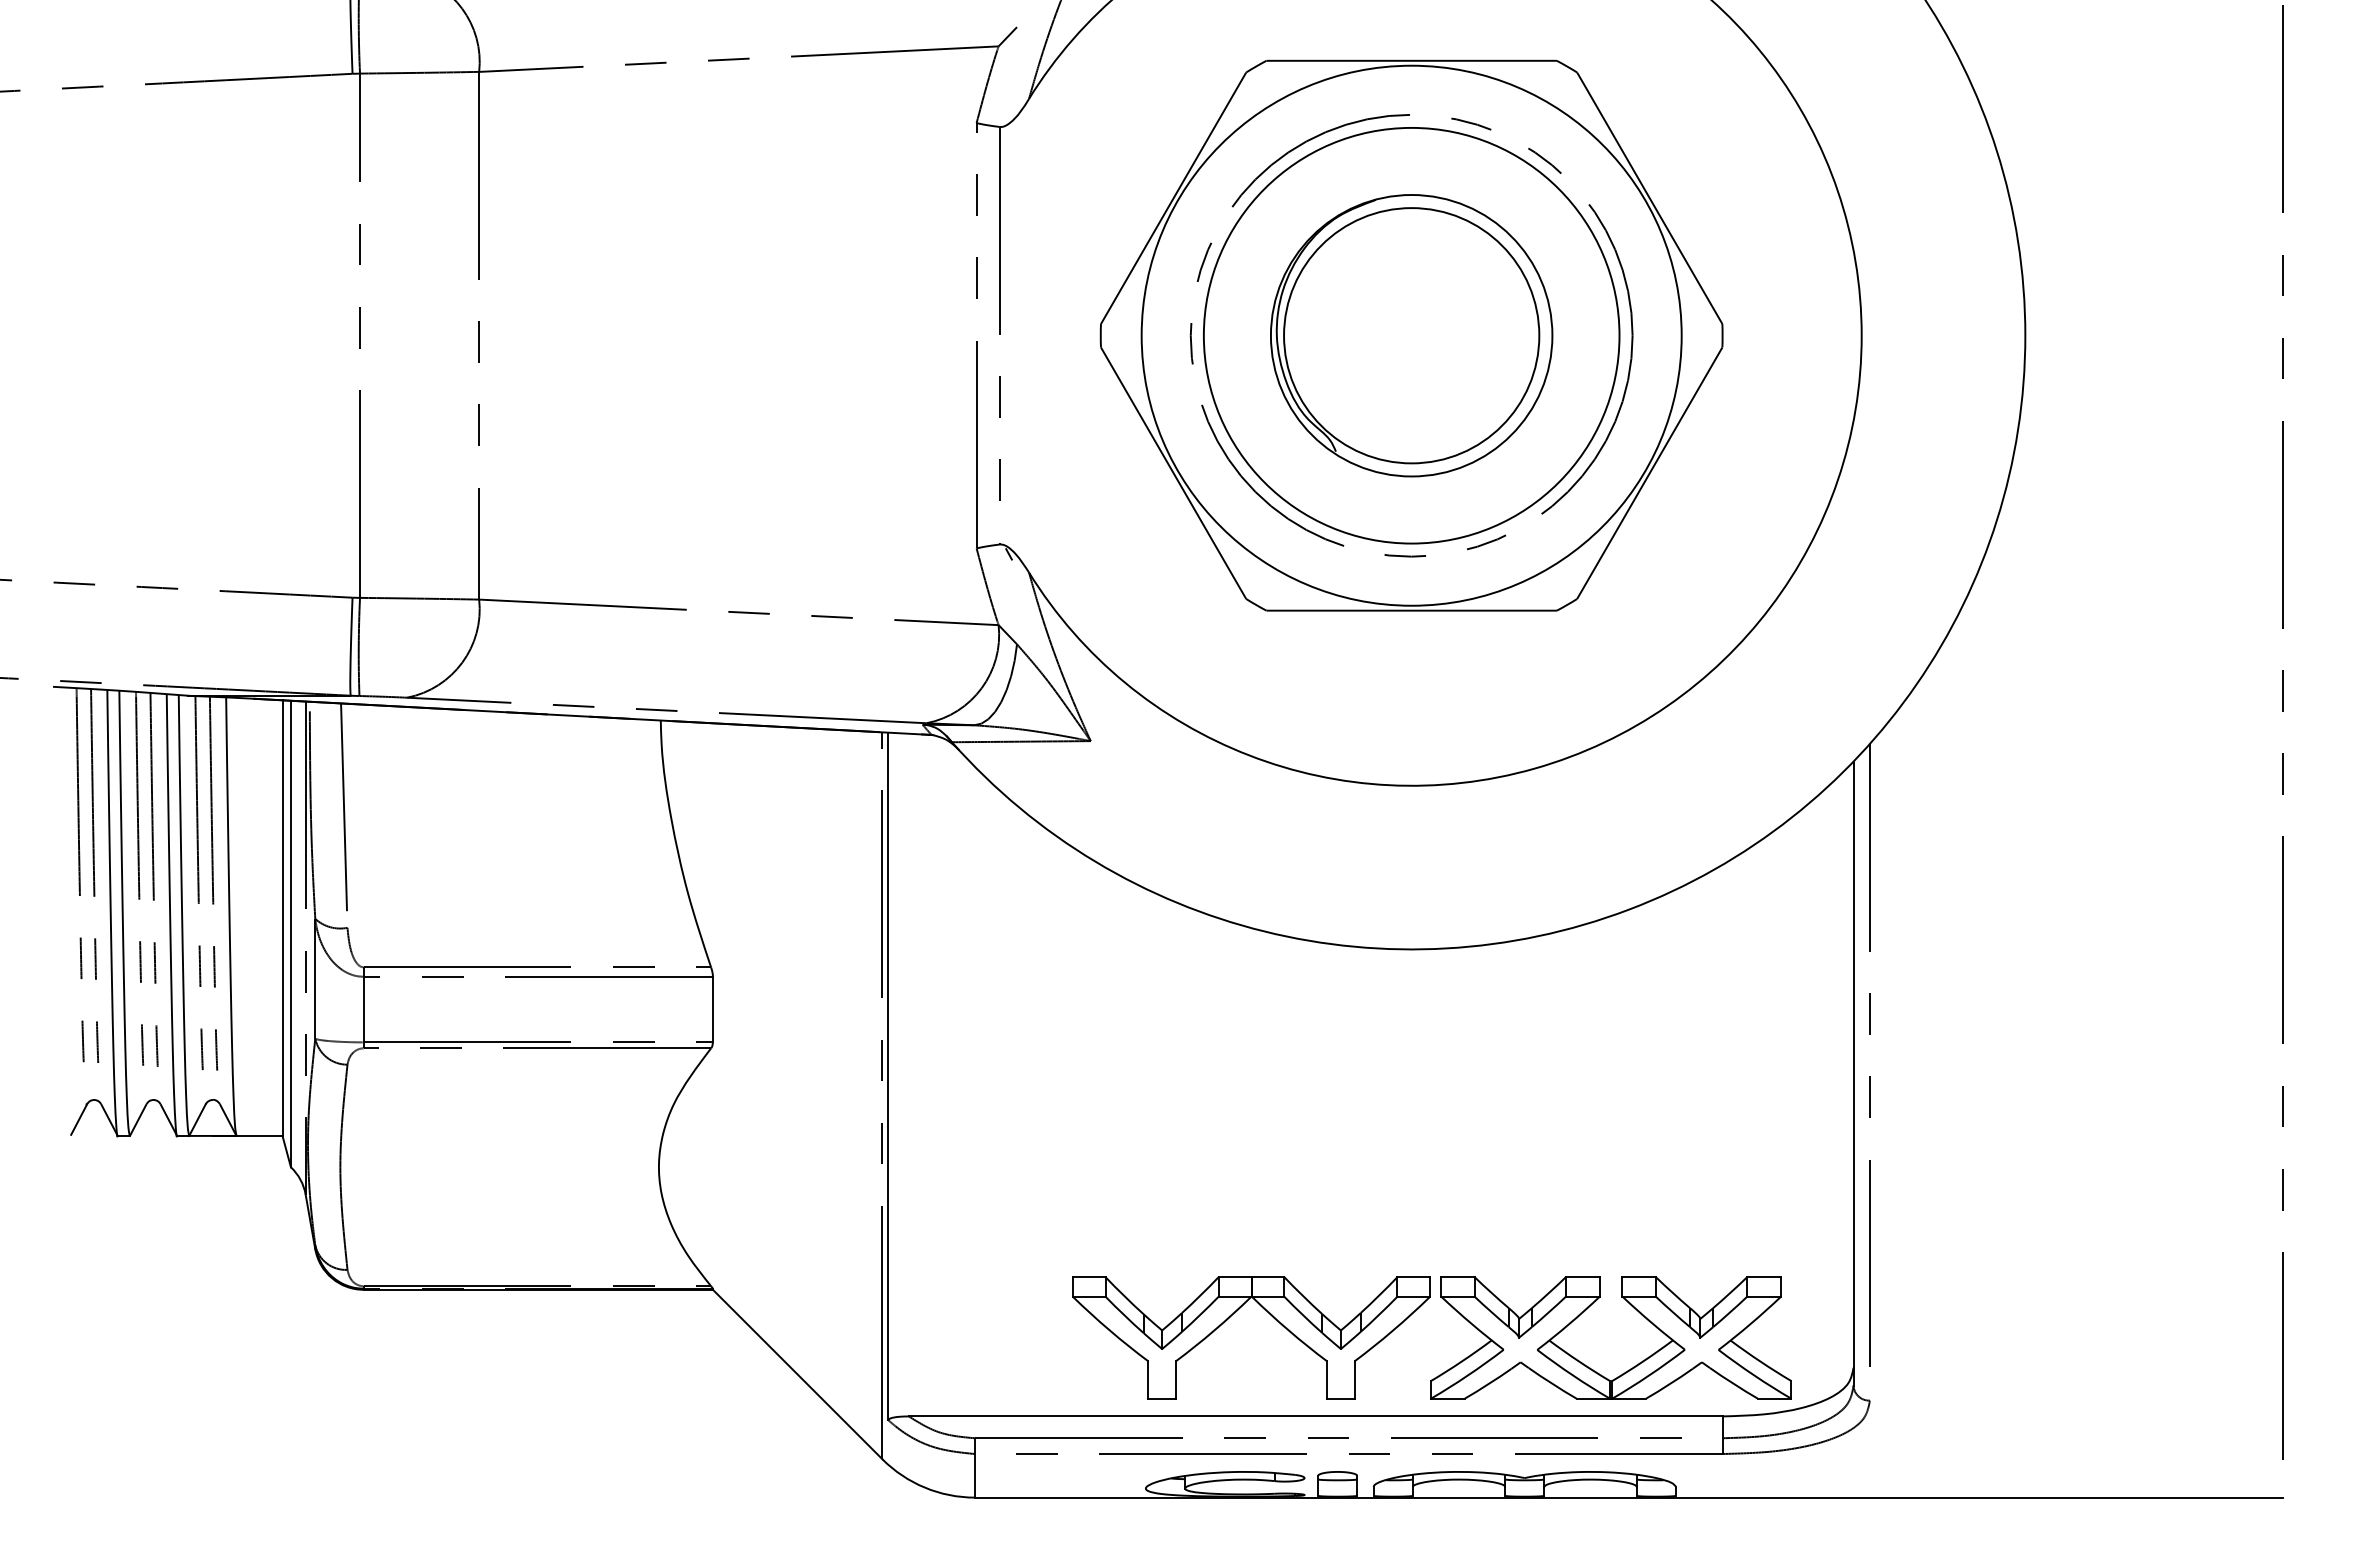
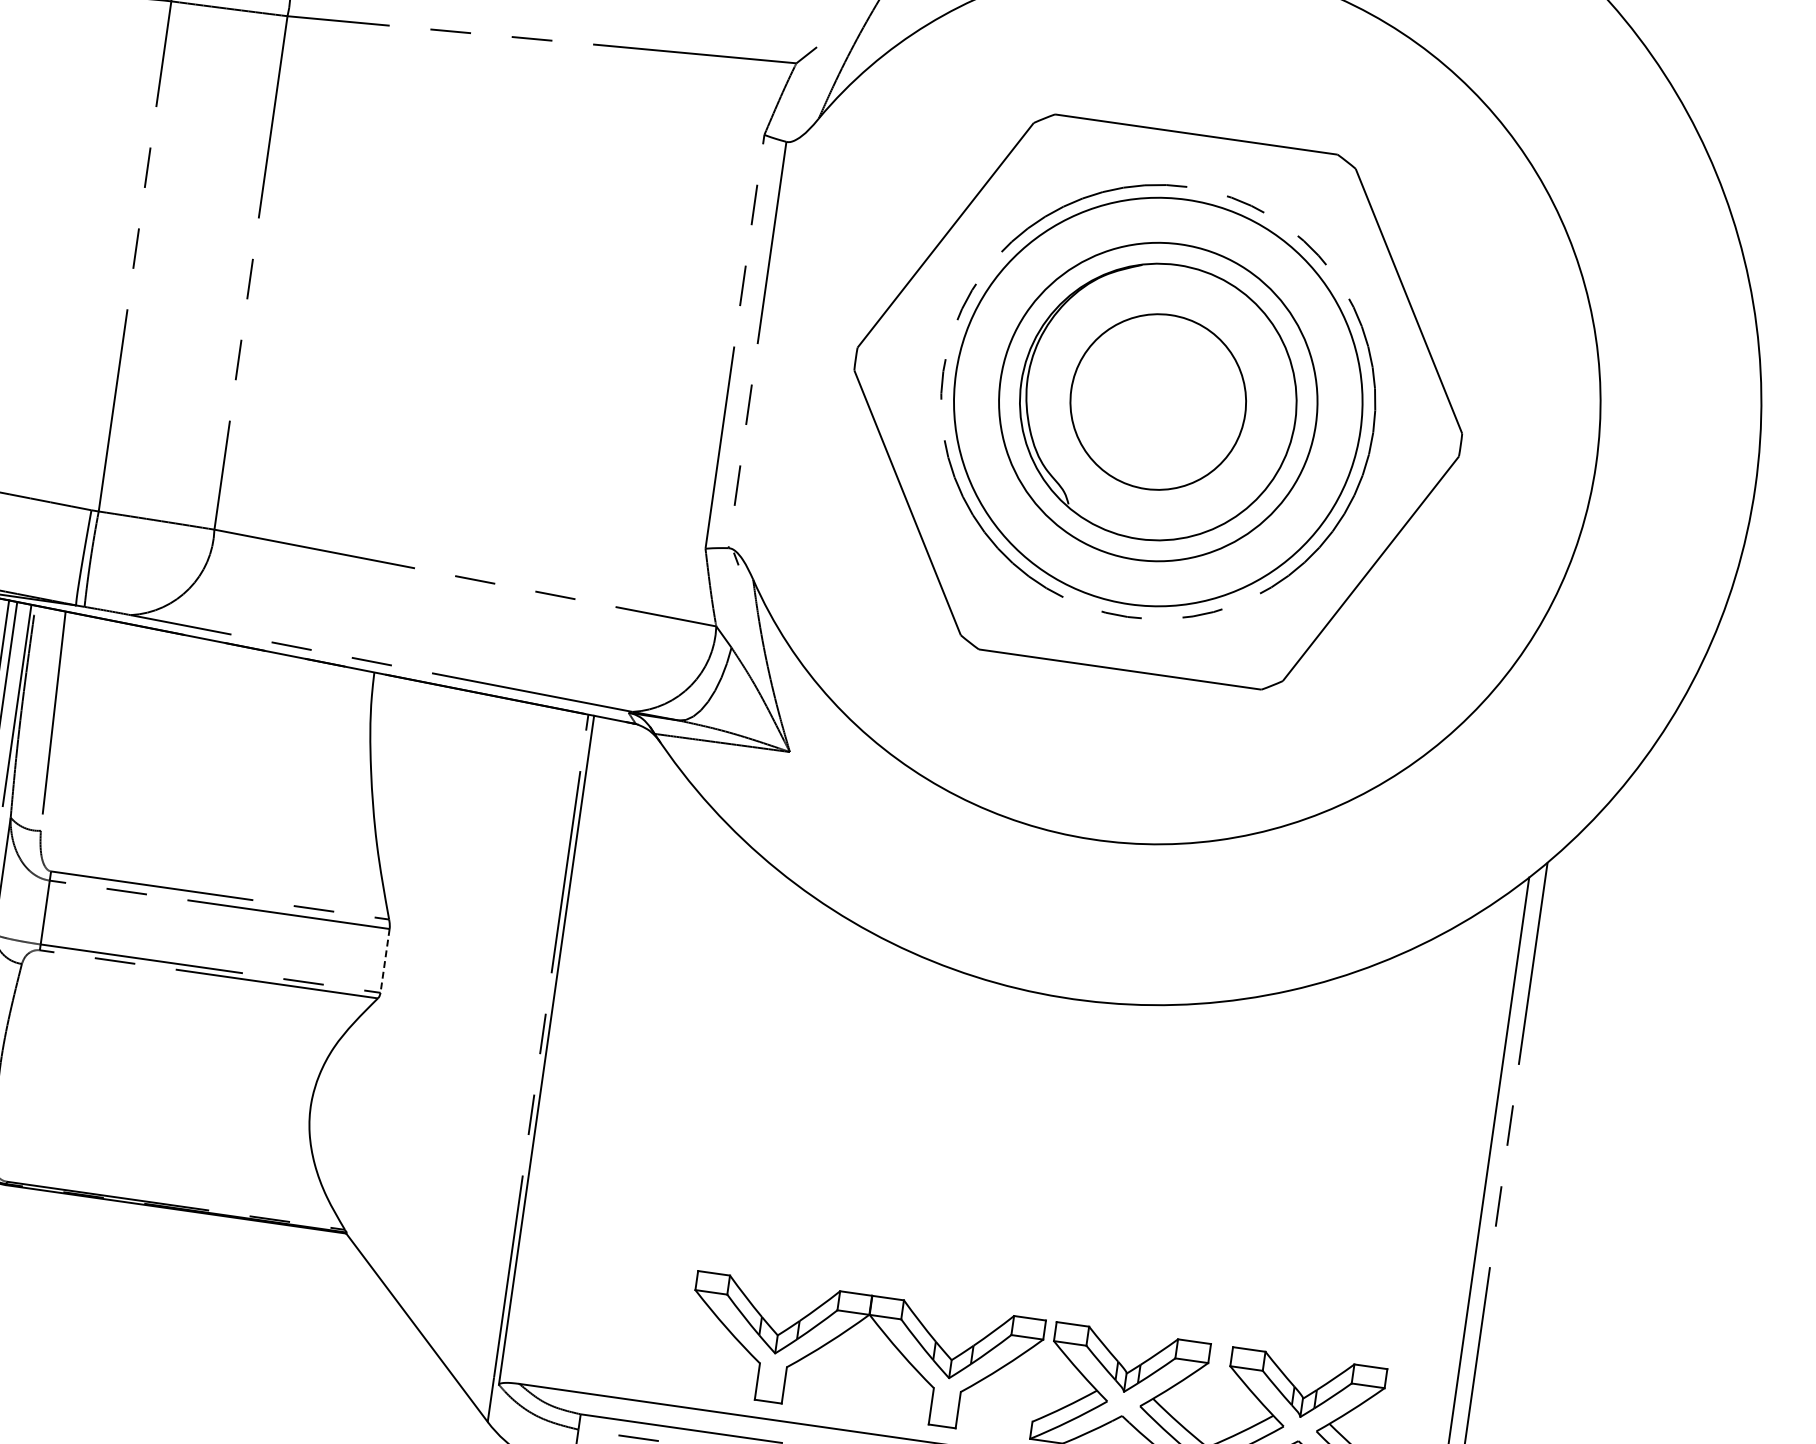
circle: (1411, 335) -> (1158, 401), size x0.6
circle: (1411, 335) -> (1158, 401), size x0.7
line: (712, 1009) -> (384, 960), solid -> dashed

